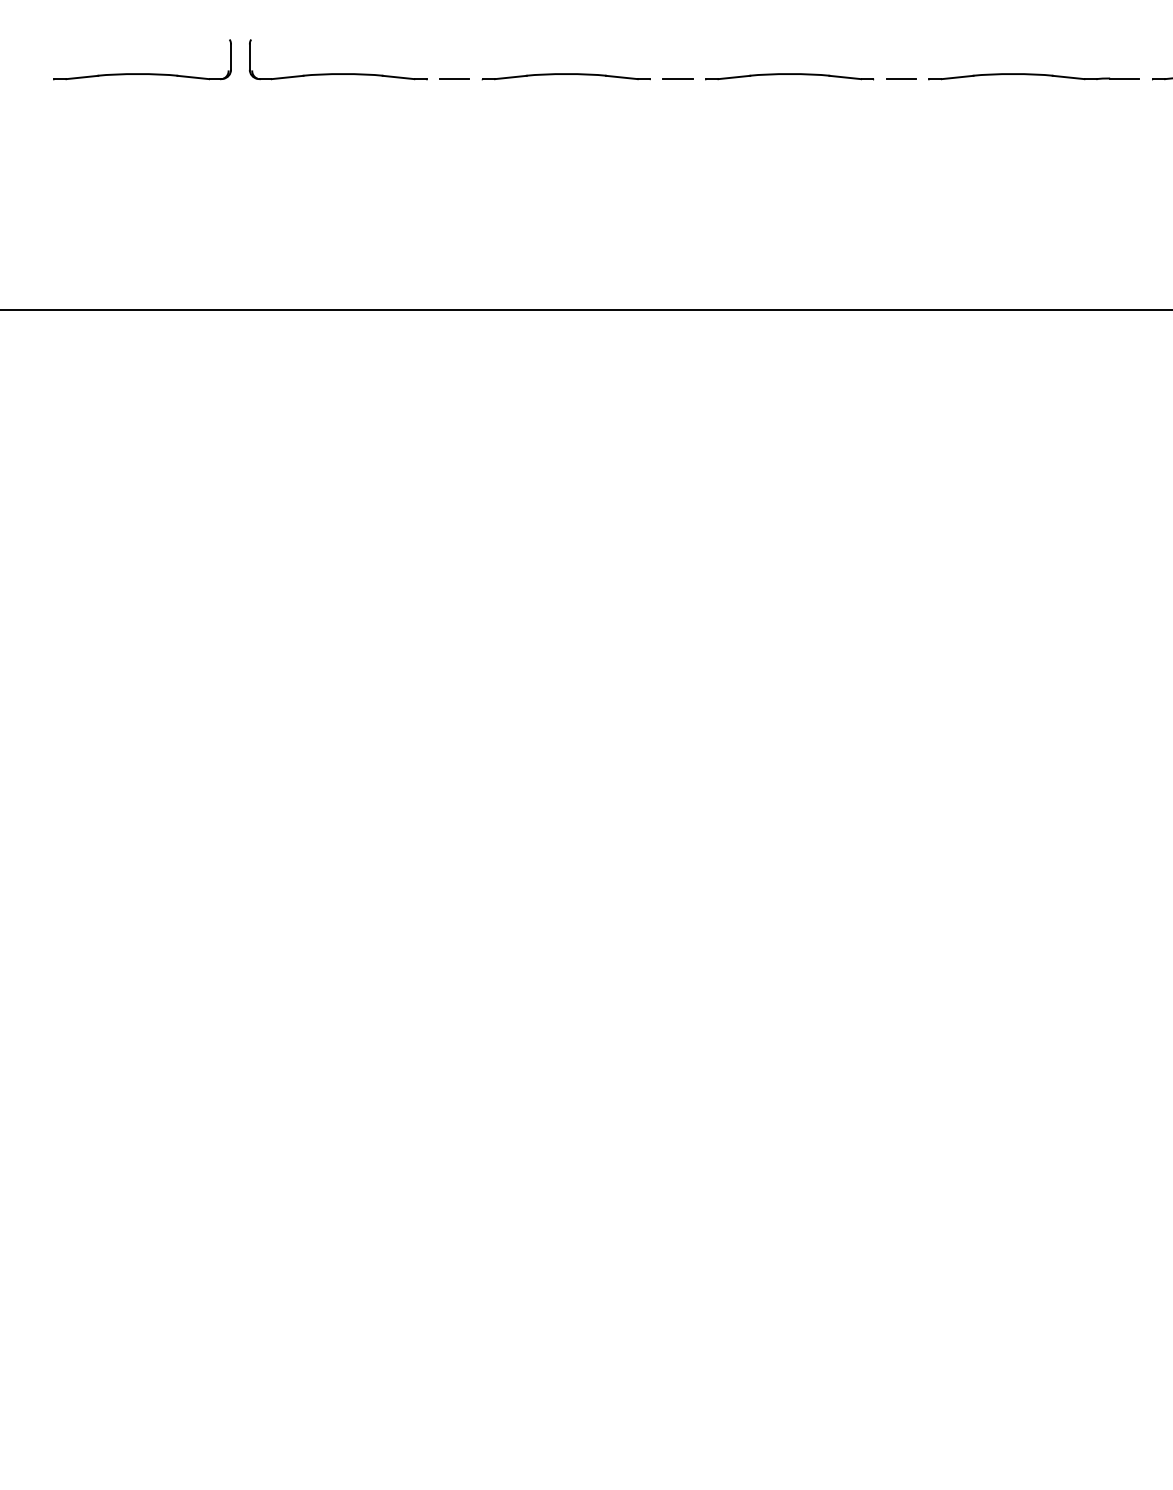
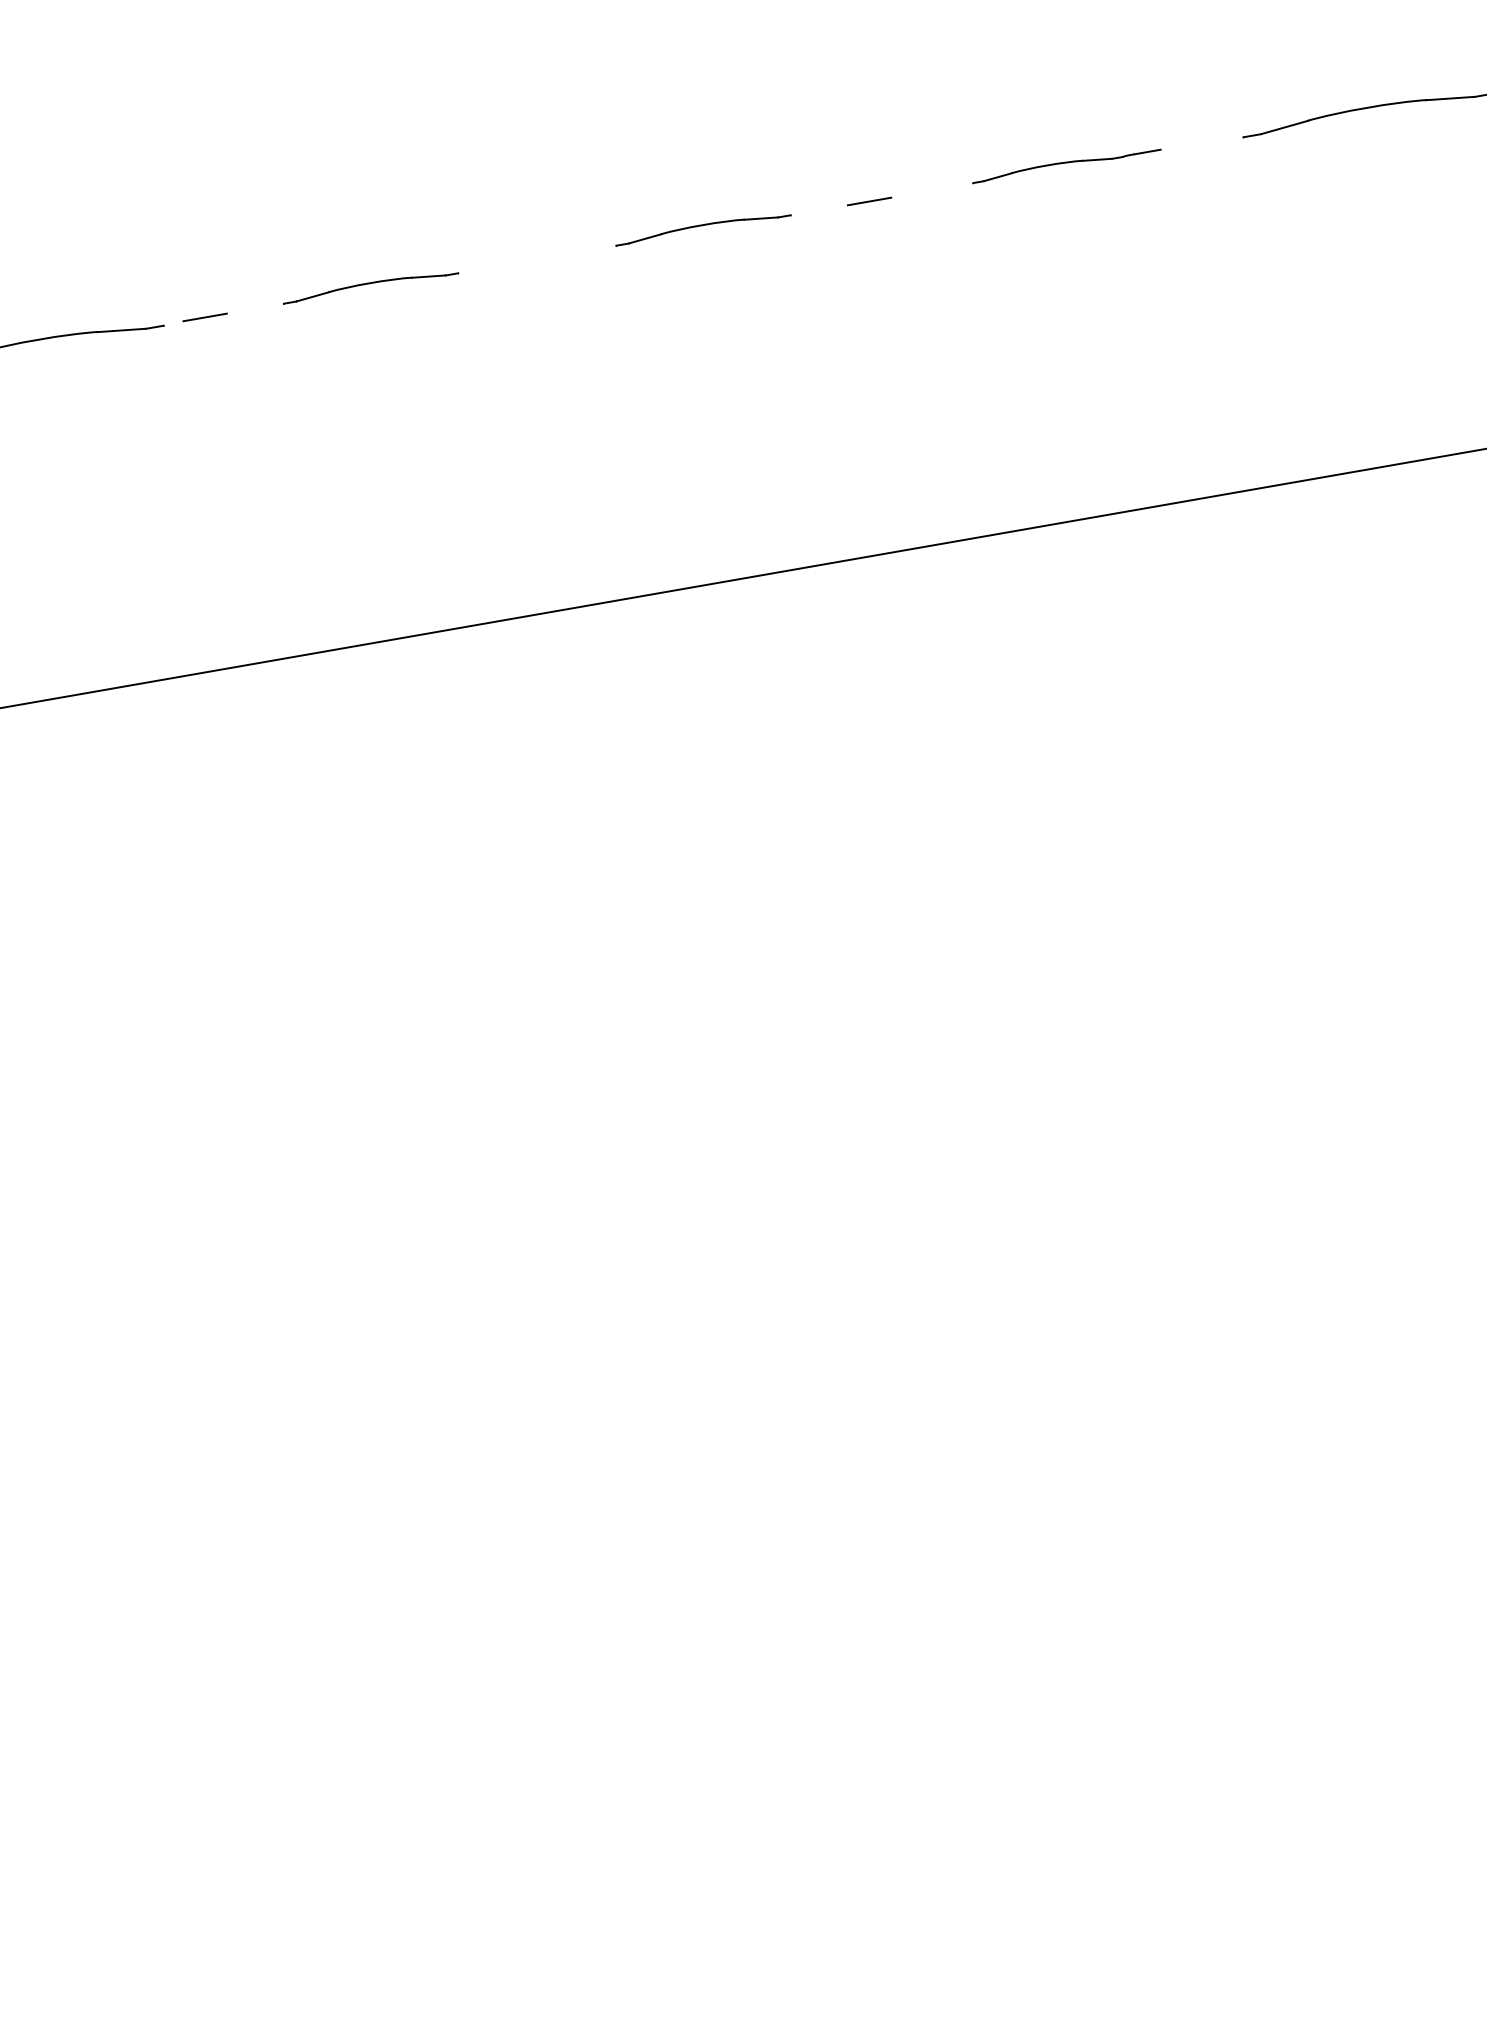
part: (565, 76) -> (369, 285), size x0.7
part: (789, 76) -> (702, 227), size x0.7
part: (1033, 76) -> (1065, 164), size x0.6
line: (677, 78) -> (536, 259), removed

